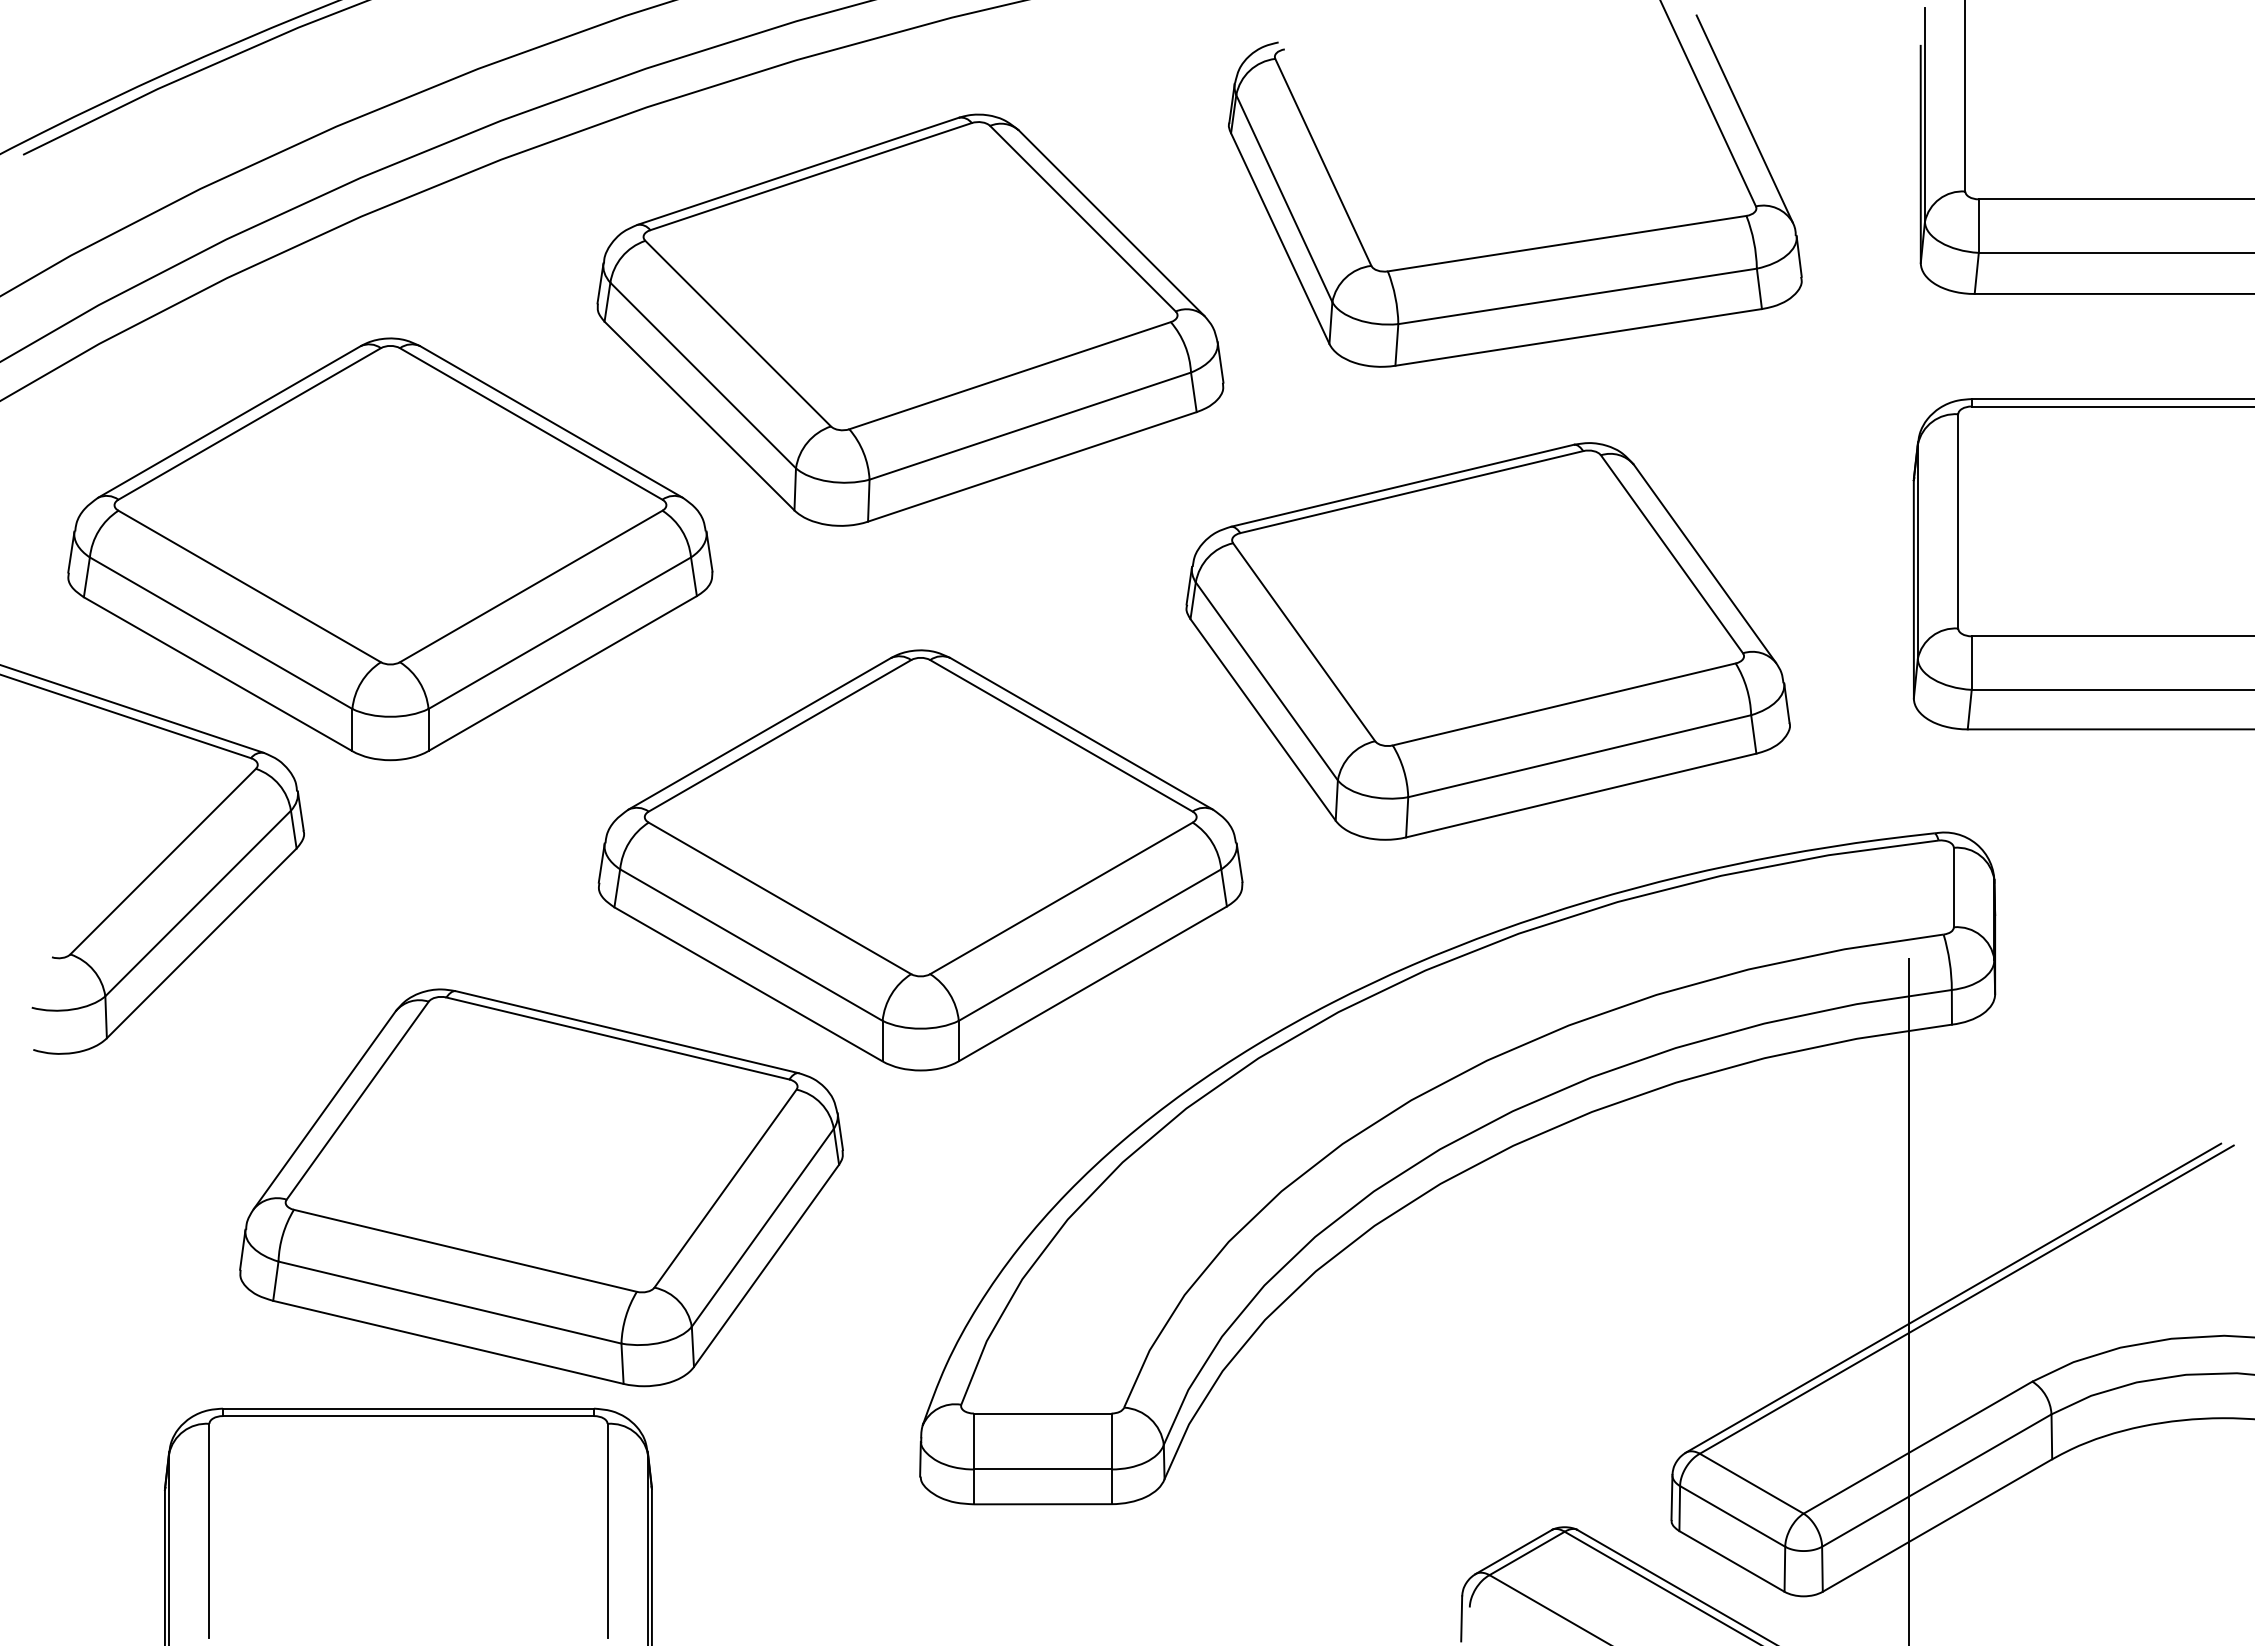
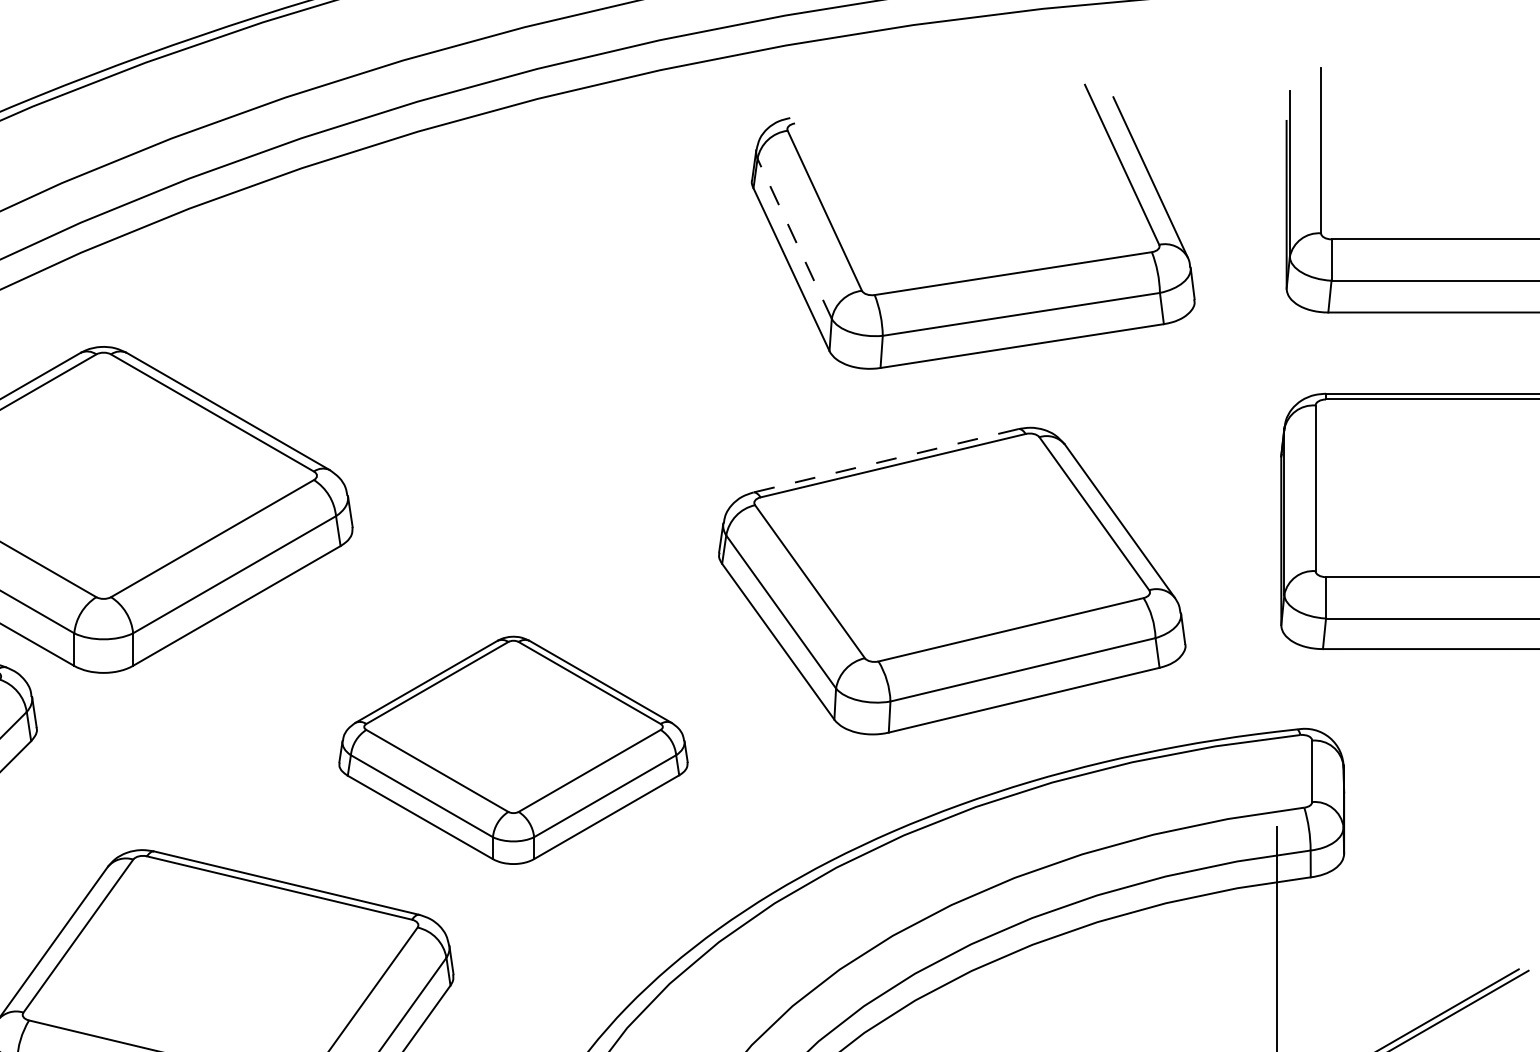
line: (1284, 198) -> (794, 238), solid -> dashed
part: (910, 319) -> (505, 332), removed
line: (1401, 485) -> (885, 460), solid -> dashed
part: (920, 860) -> (513, 750), size x0.7

